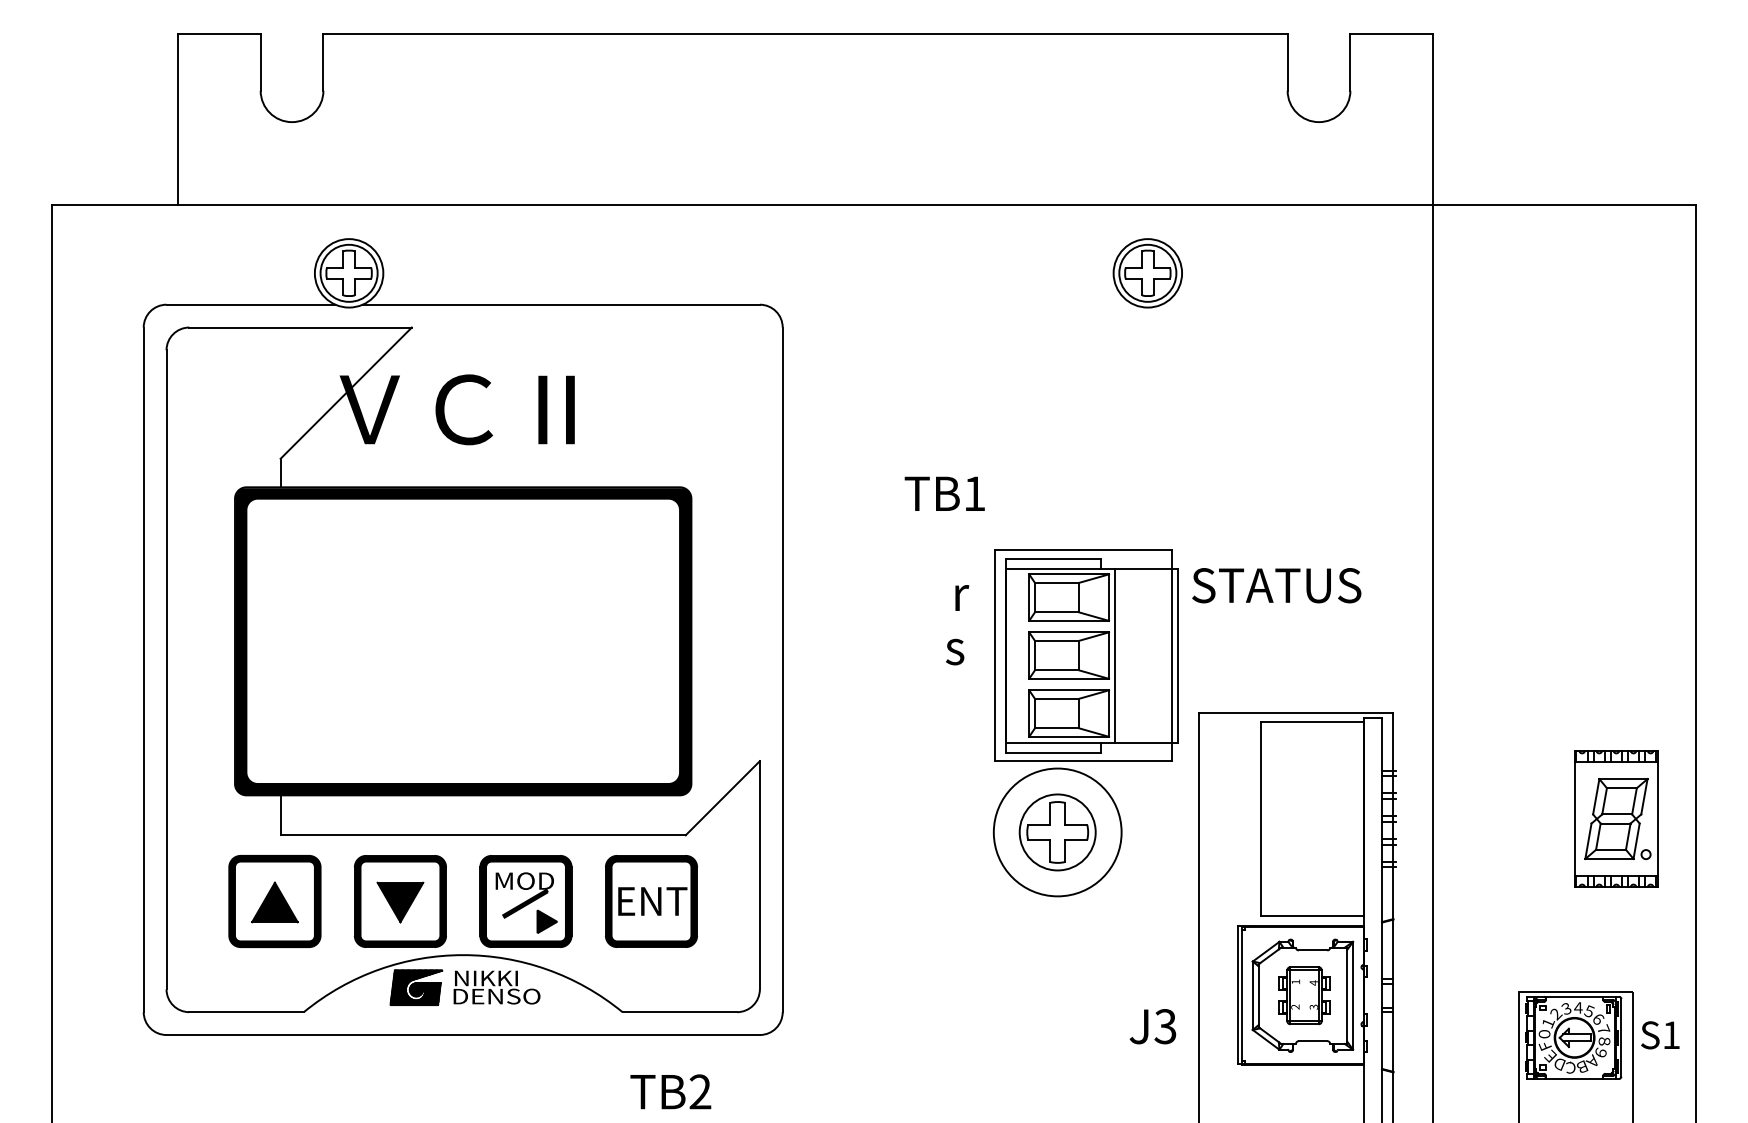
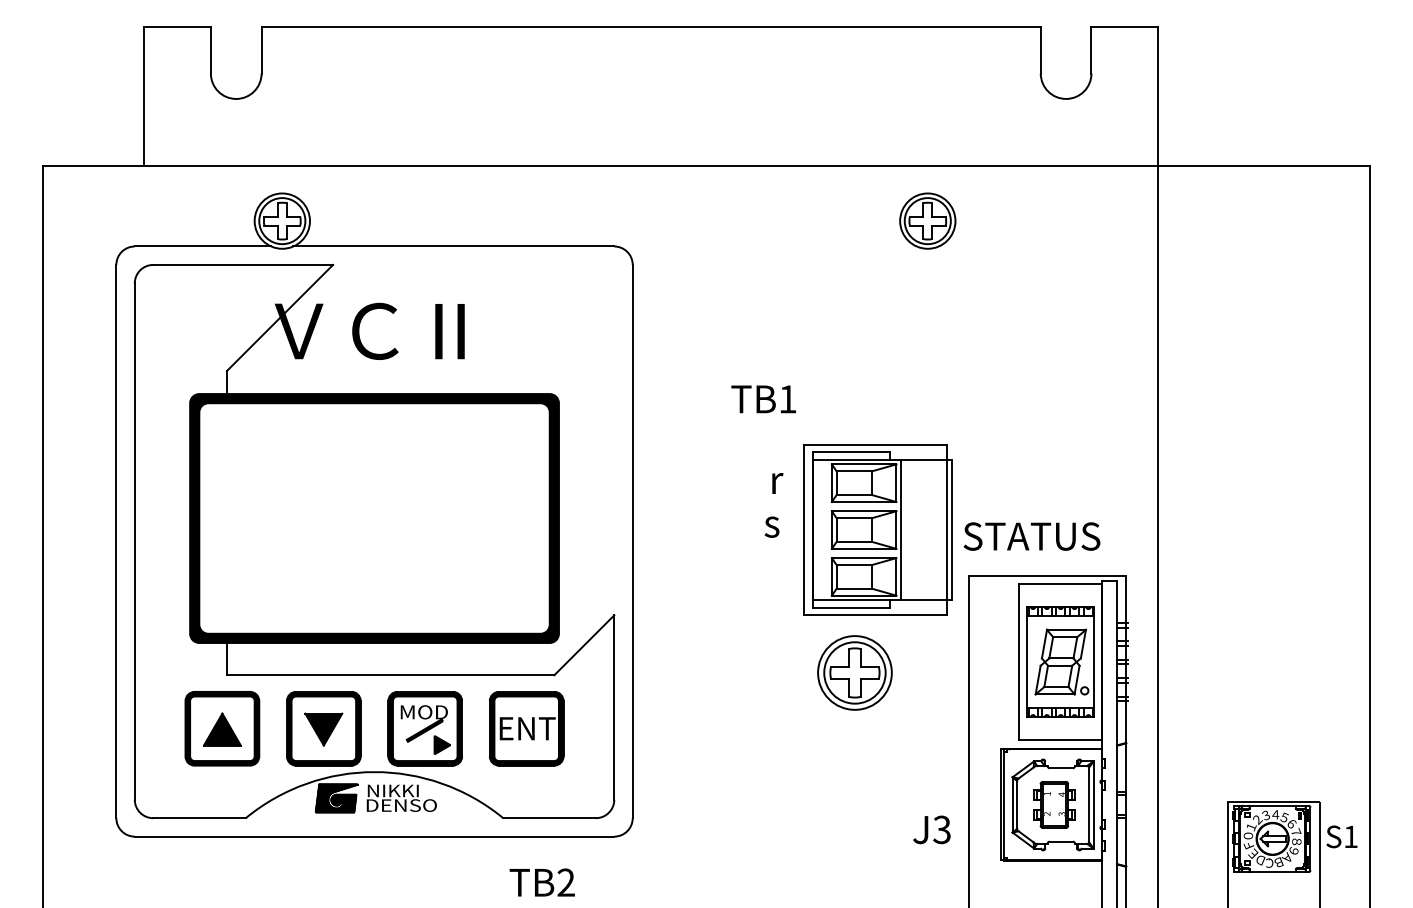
text: (1276, 585) -> (1031, 536), moved
part: (1616, 818) -> (1060, 661), moved
circle: (1057, 832) -> (854, 672), size x0.71

